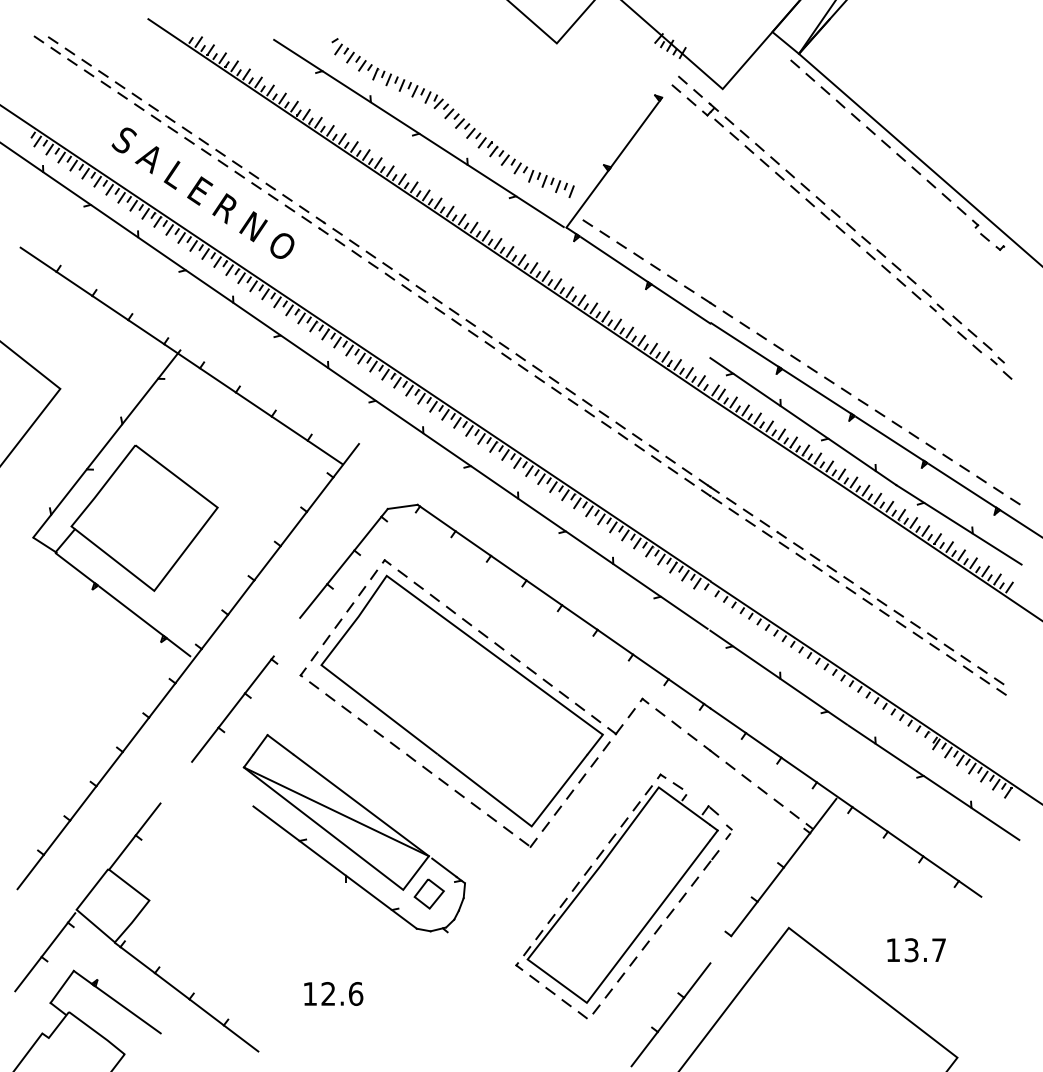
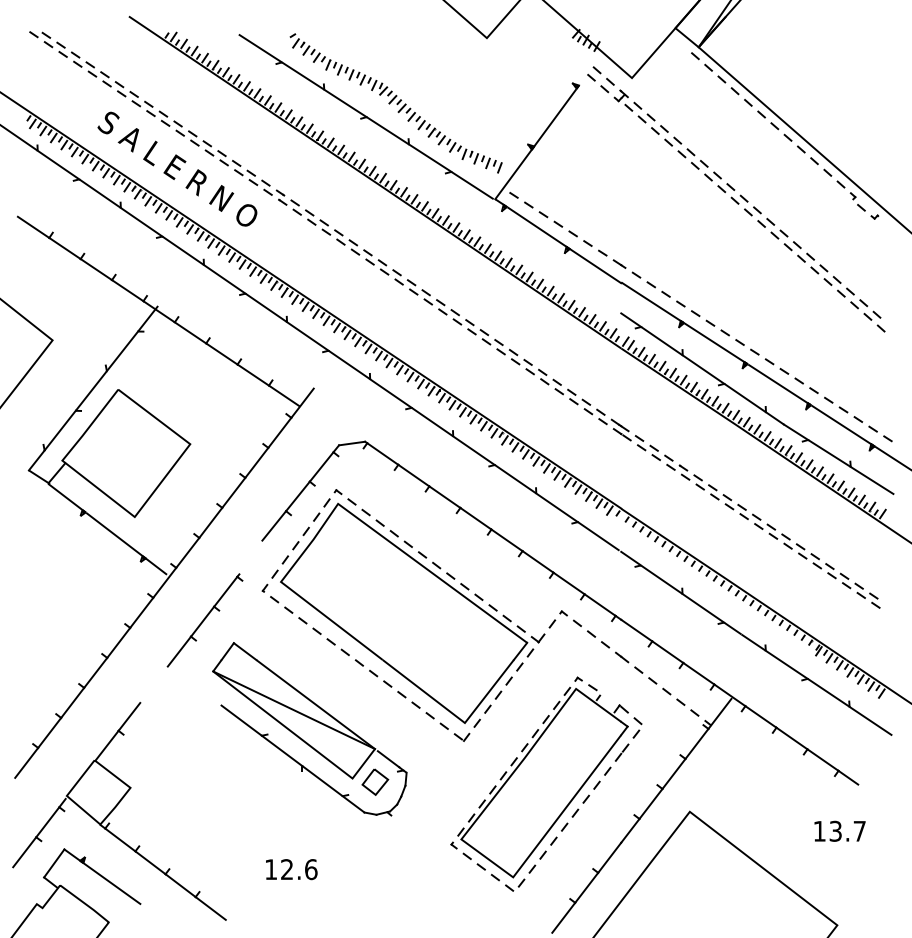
part: (936, 307) -> (819, 269), size x1.43
part: (997, 360) -> (872, 315), size x1.43
part: (728, 832) -> (637, 728), size x1.67
line: (720, 949) -> (630, 830), added
text: (916, 950) -> (839, 831), moved

